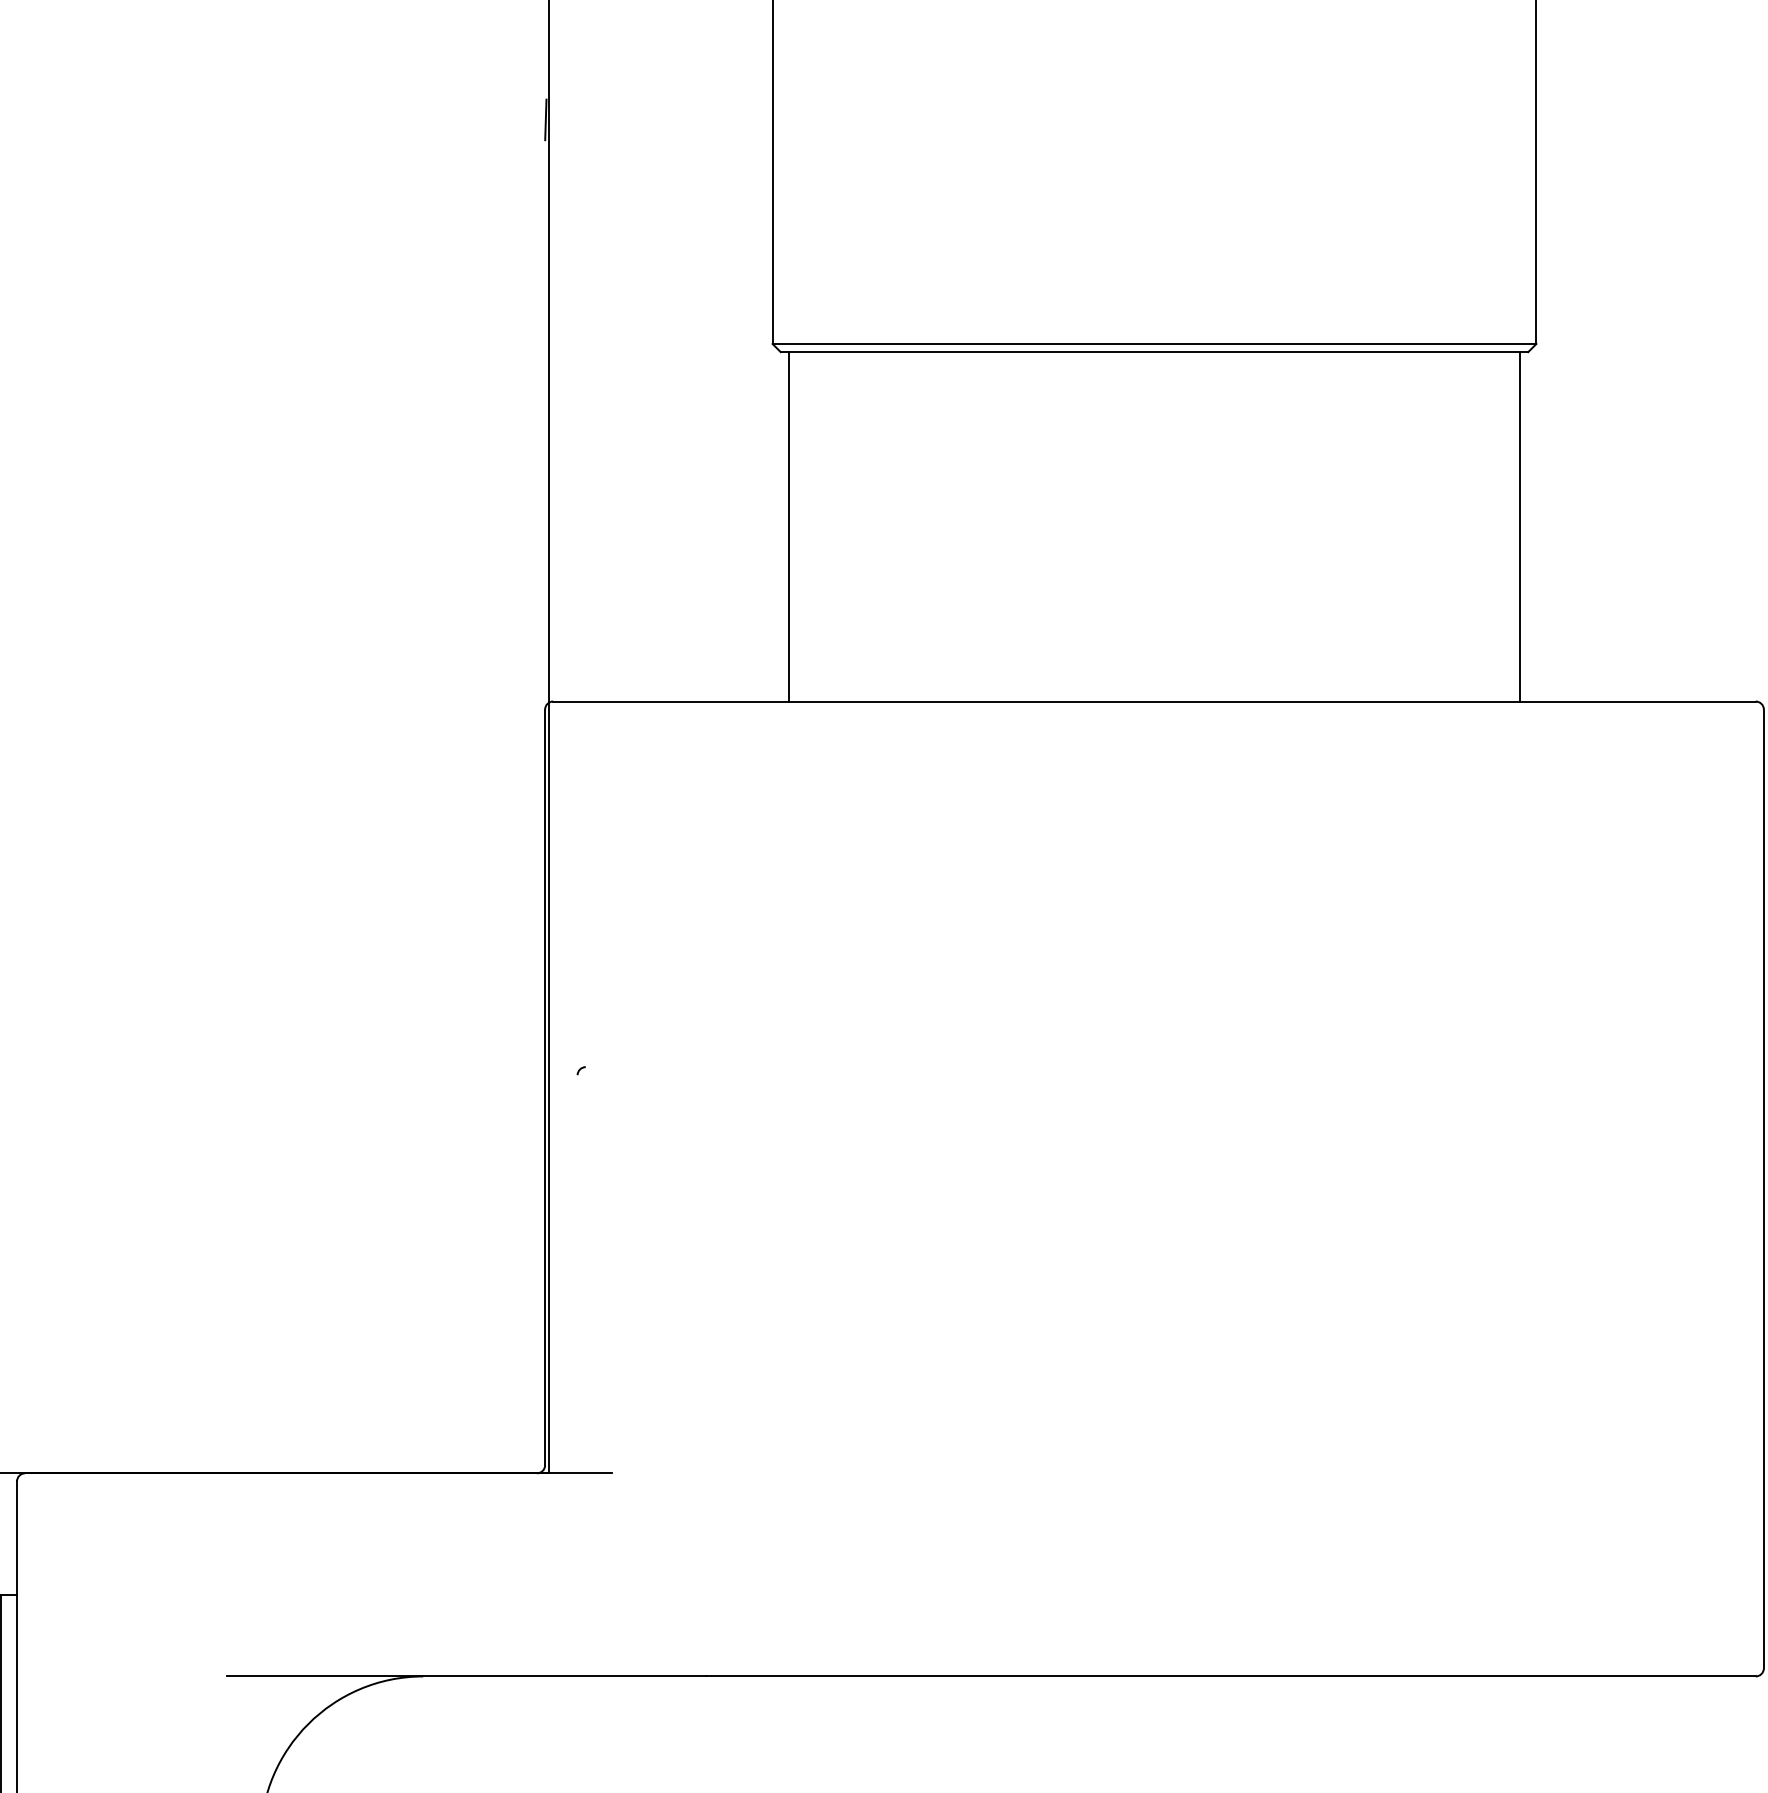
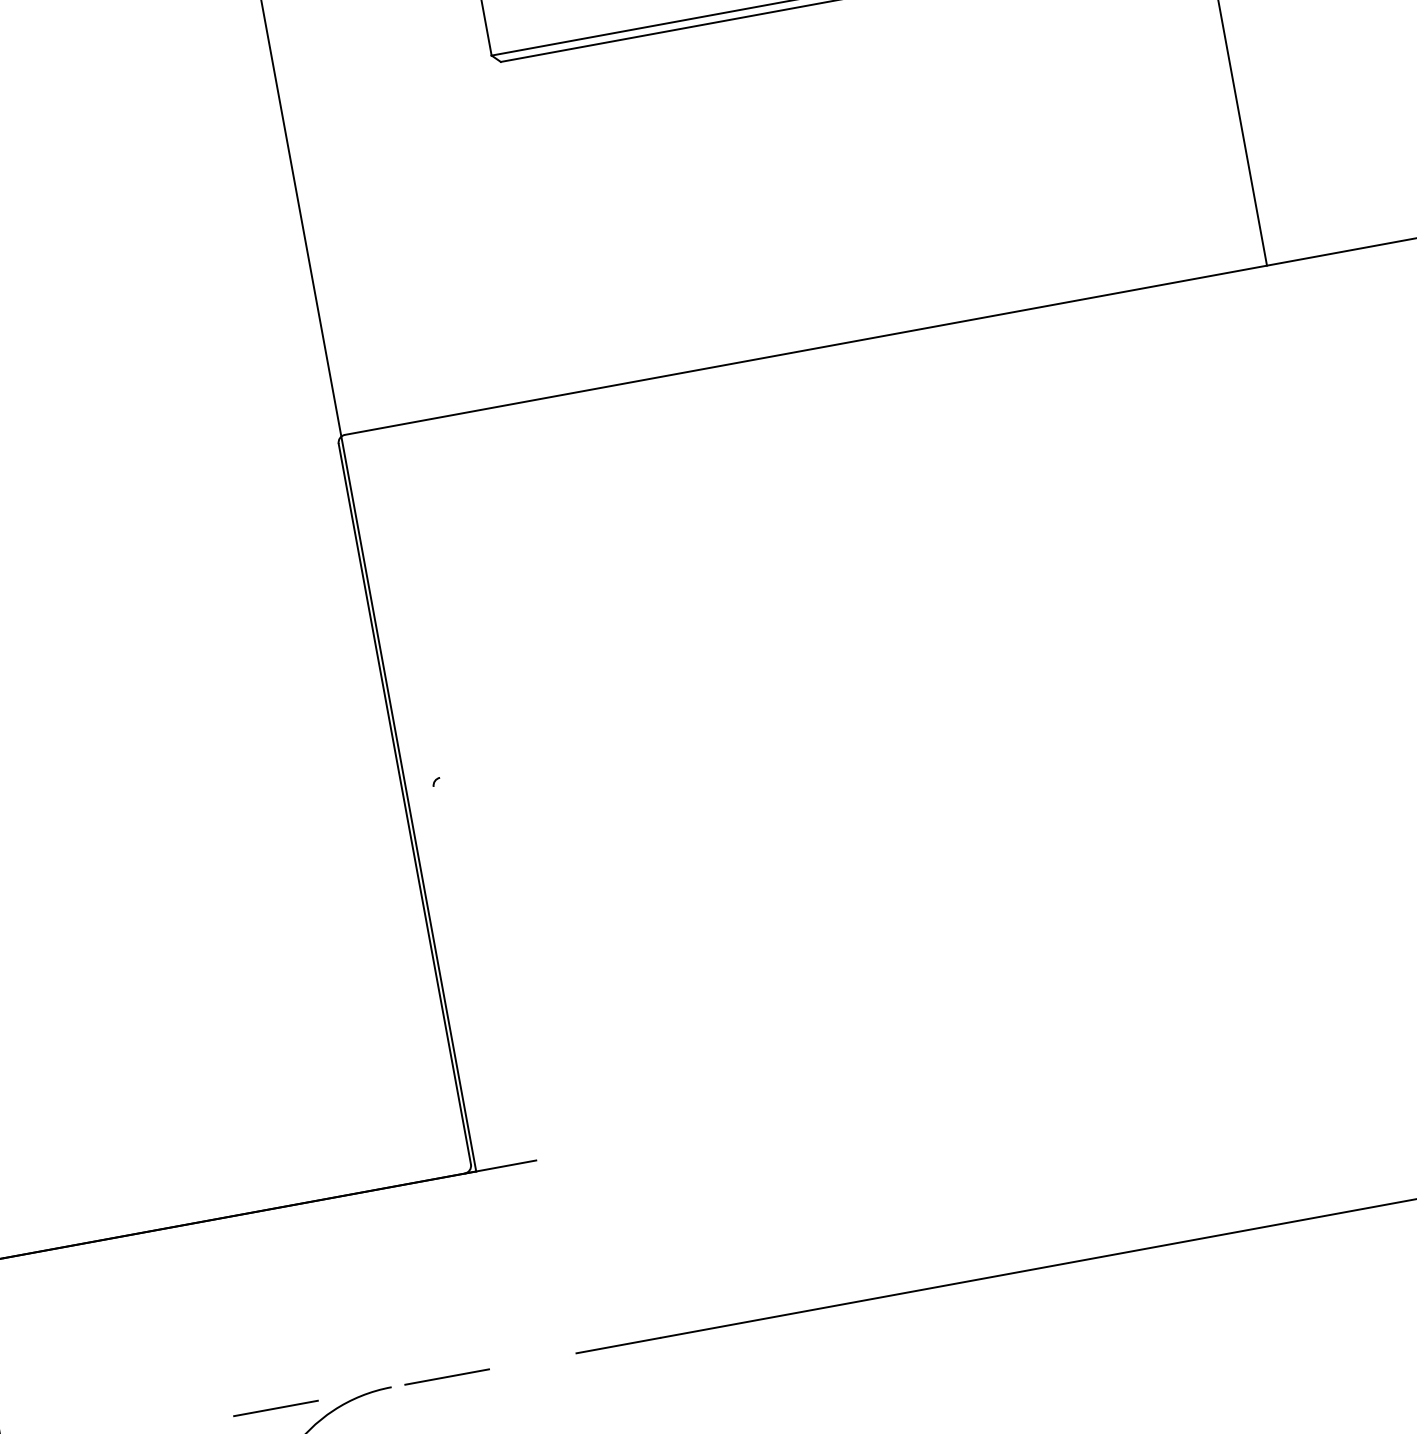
line: (788, 526) -> (538, 226), removed
line: (466, 1676) -> (432, 1379), solid -> dashed

